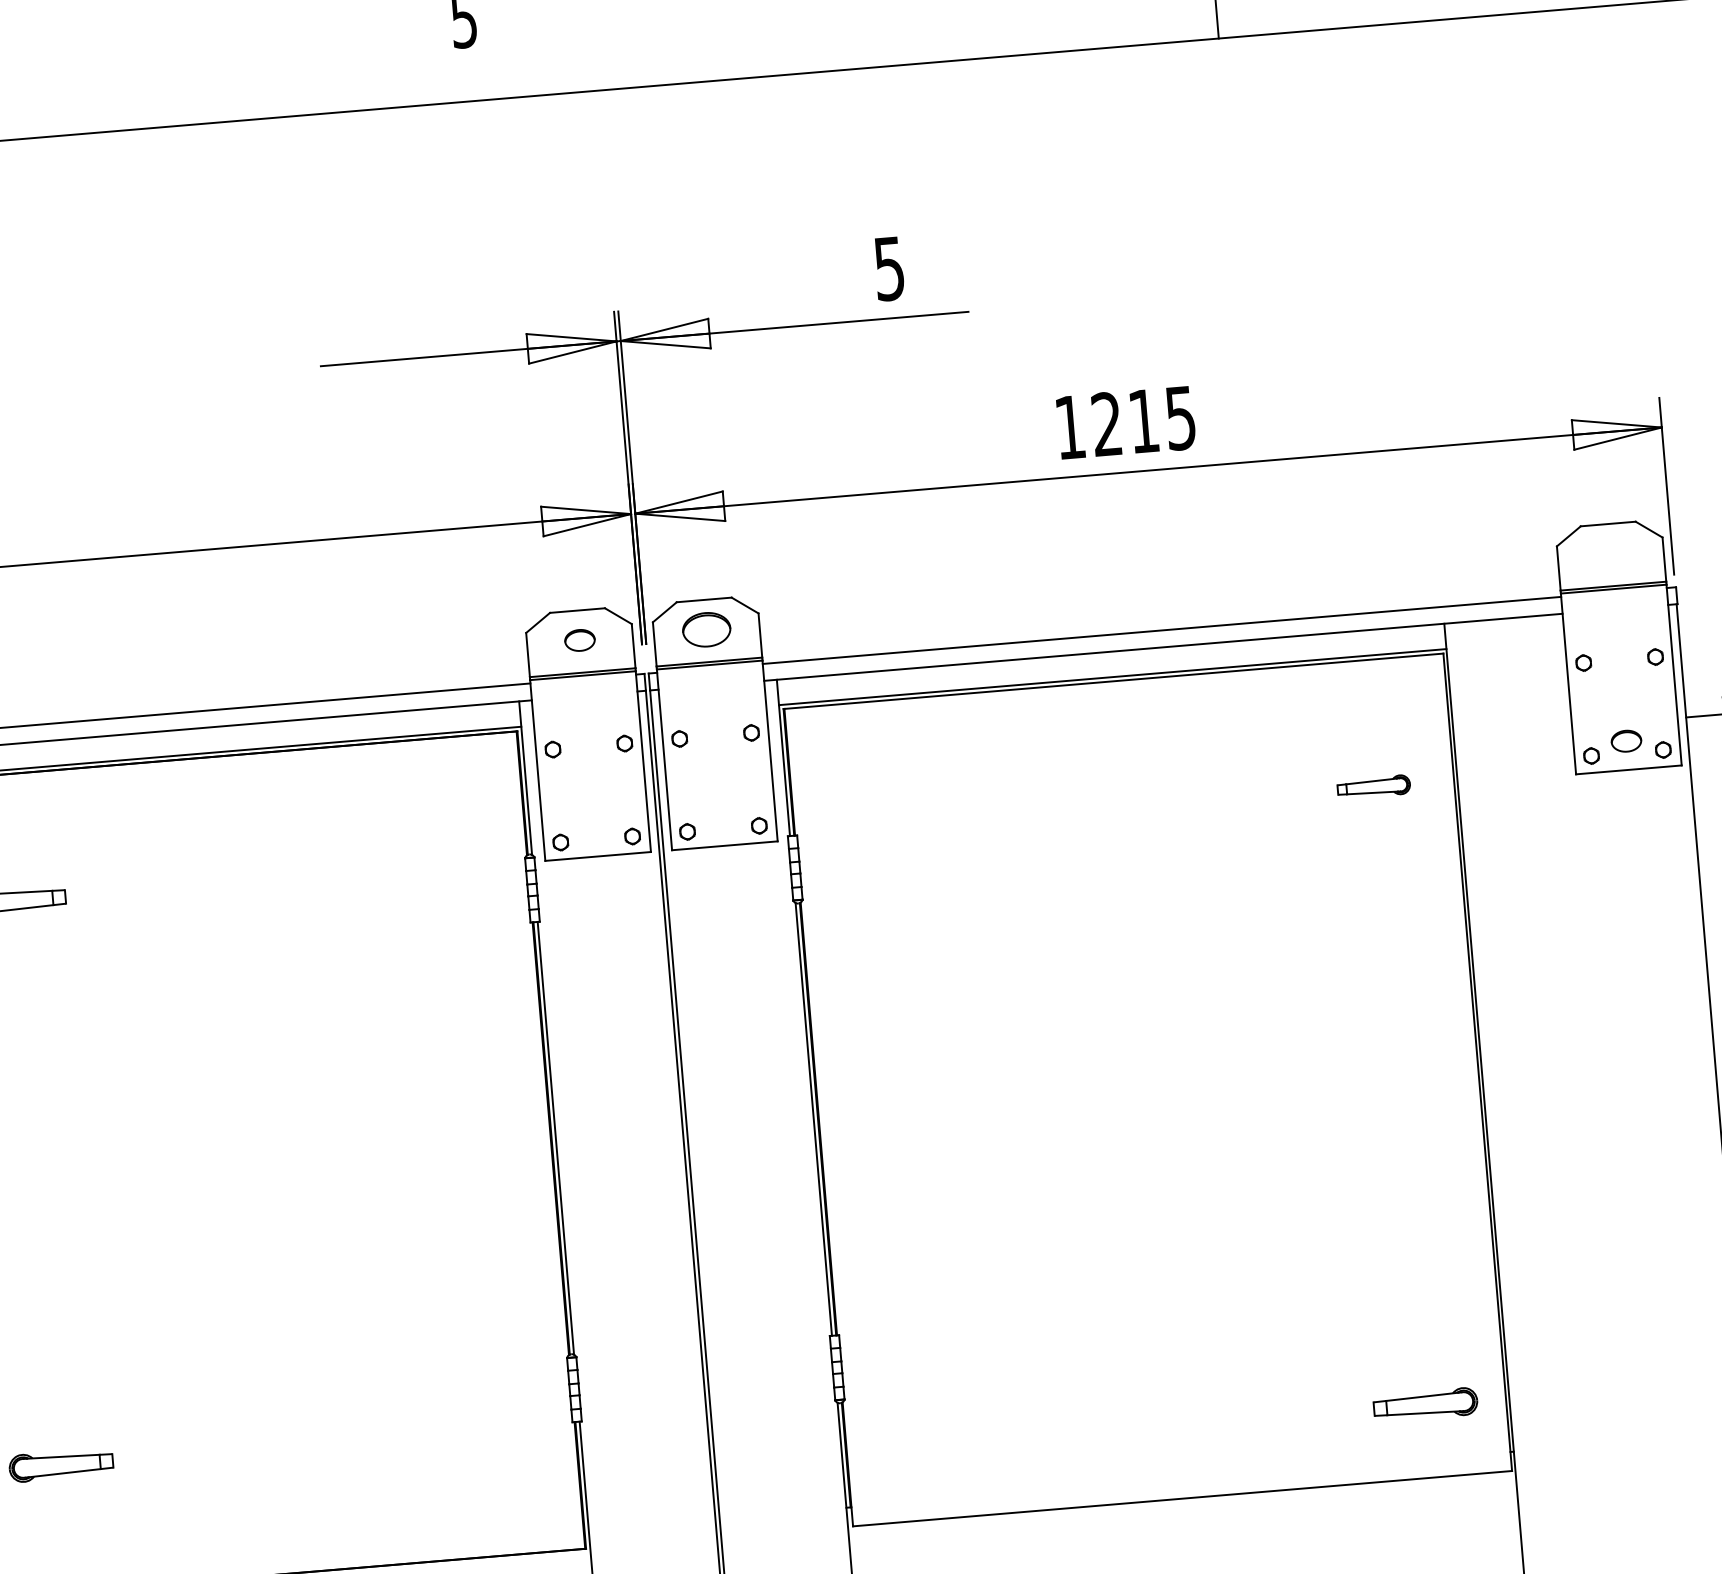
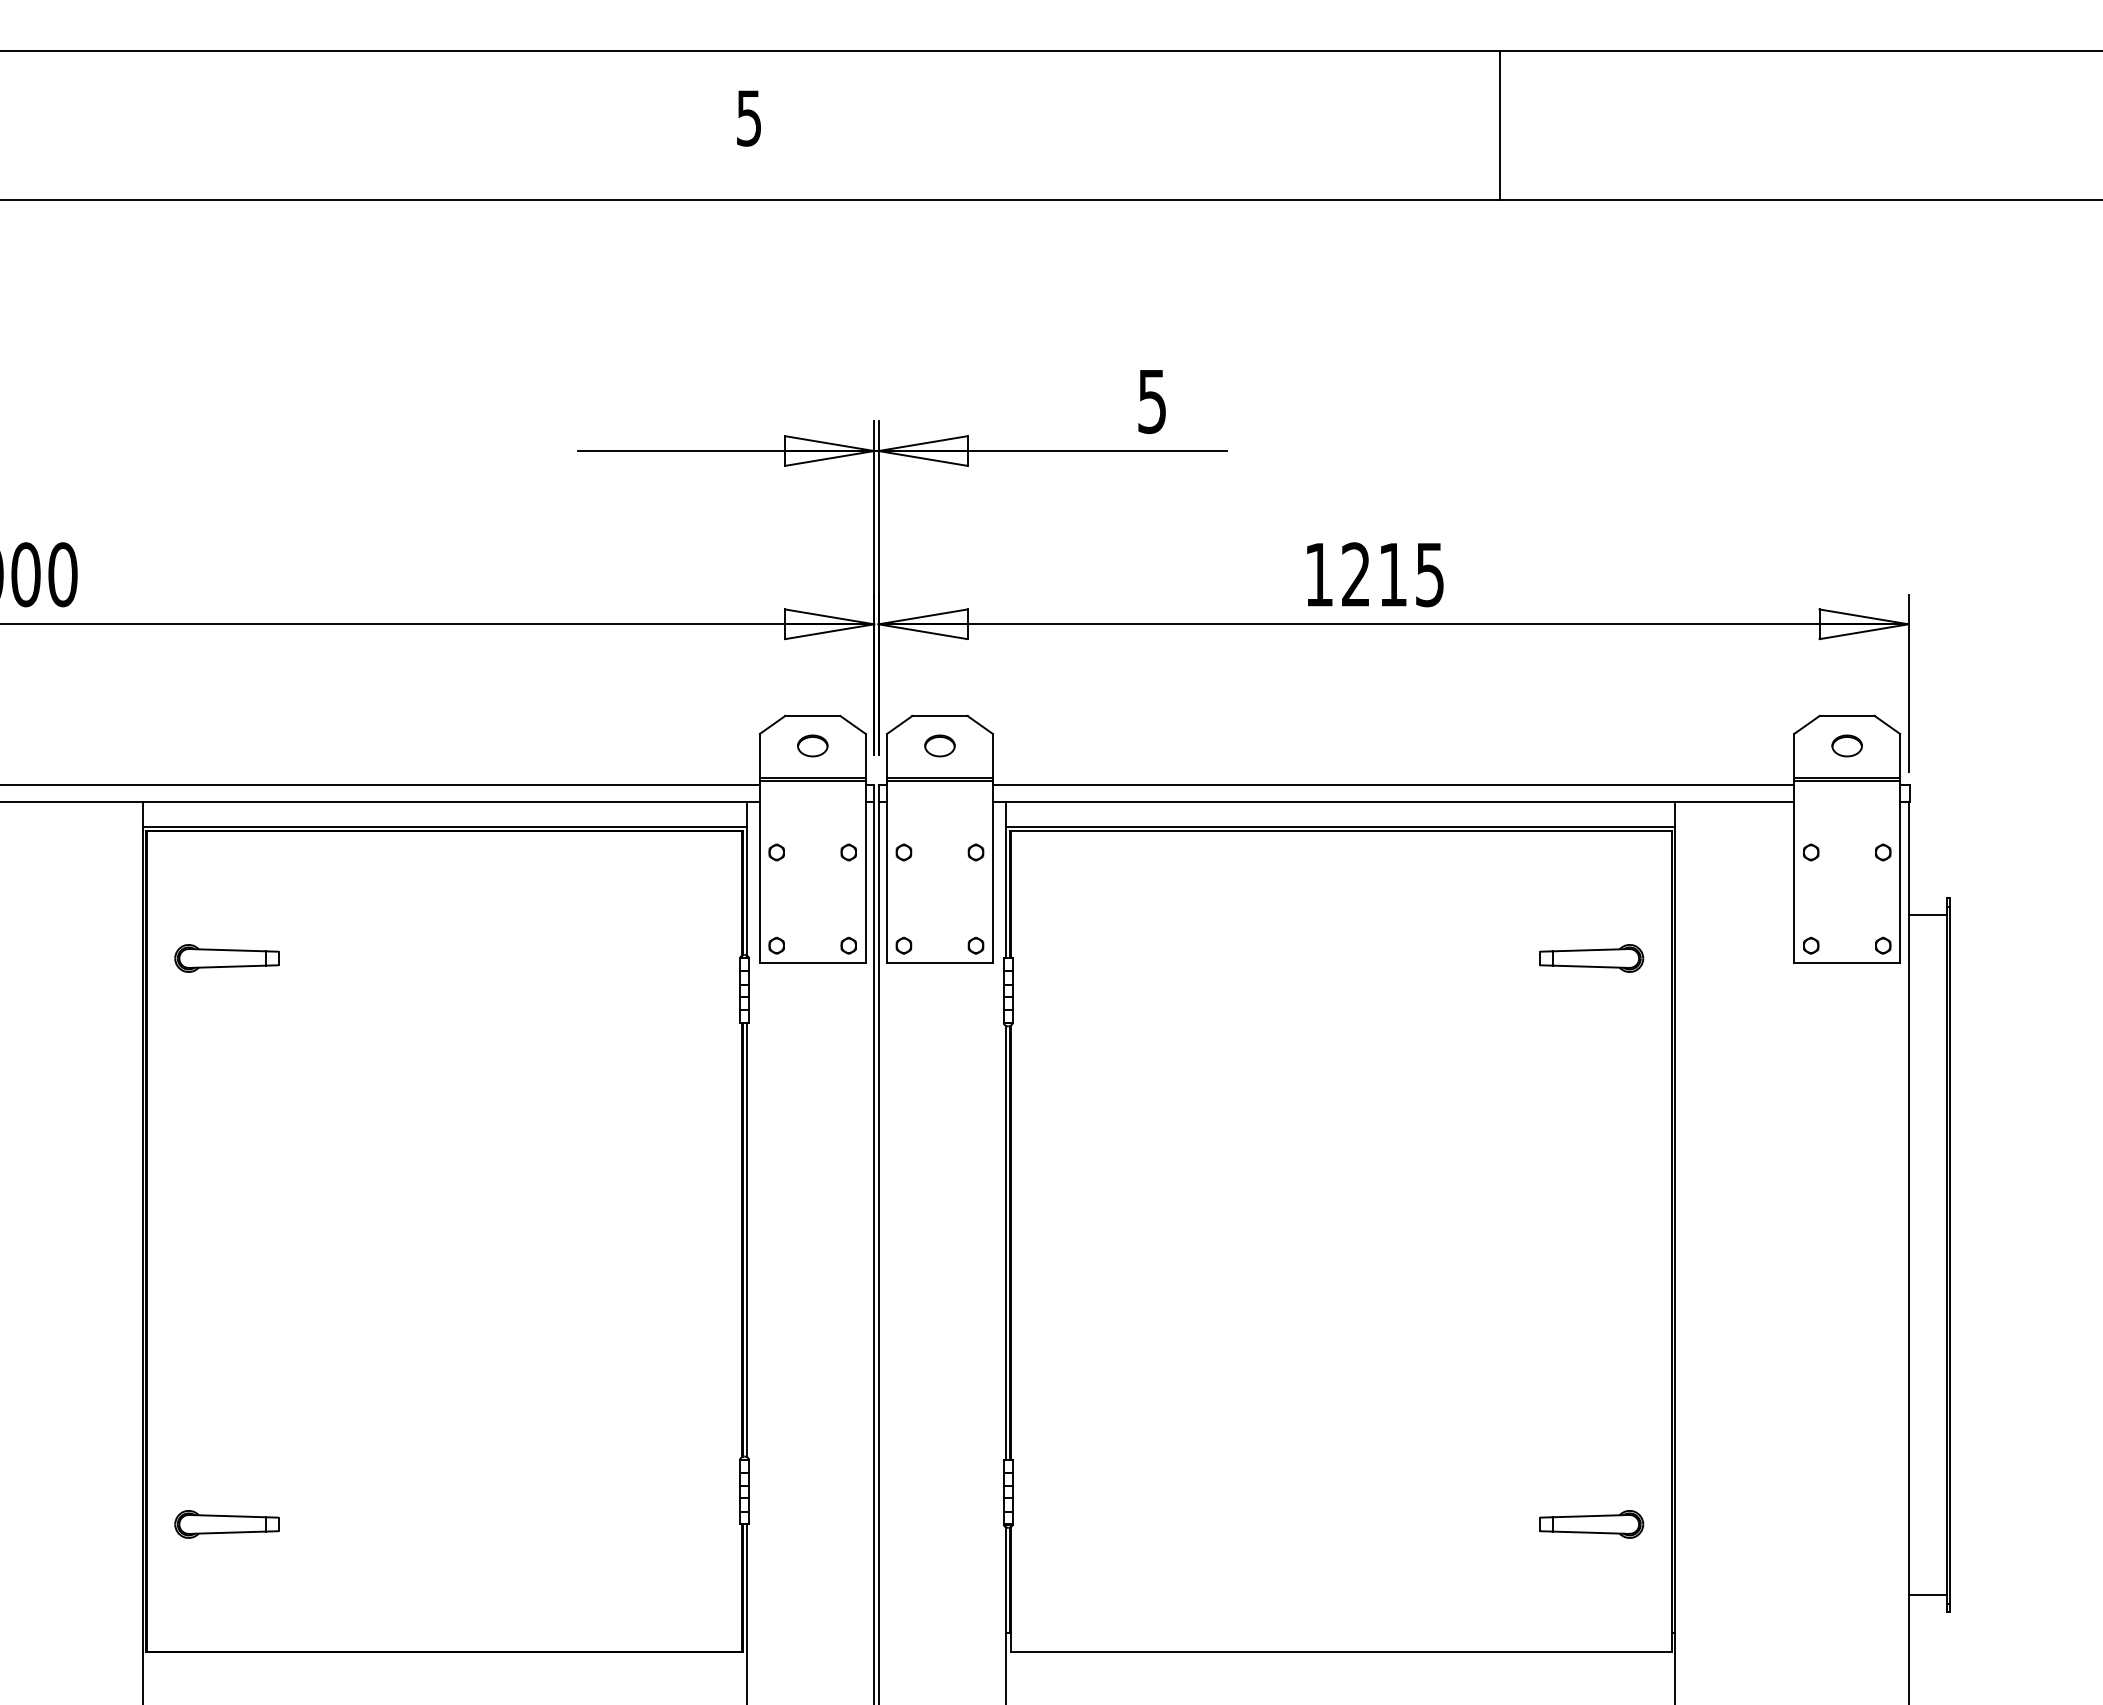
part: (706, 629) -> (939, 745), size x0.62
part: (1625, 740) -> (1846, 745), moved
part: (1373, 787) -> (1591, 958), size x1.43
part: (1425, 1404) -> (1591, 1524), moved

